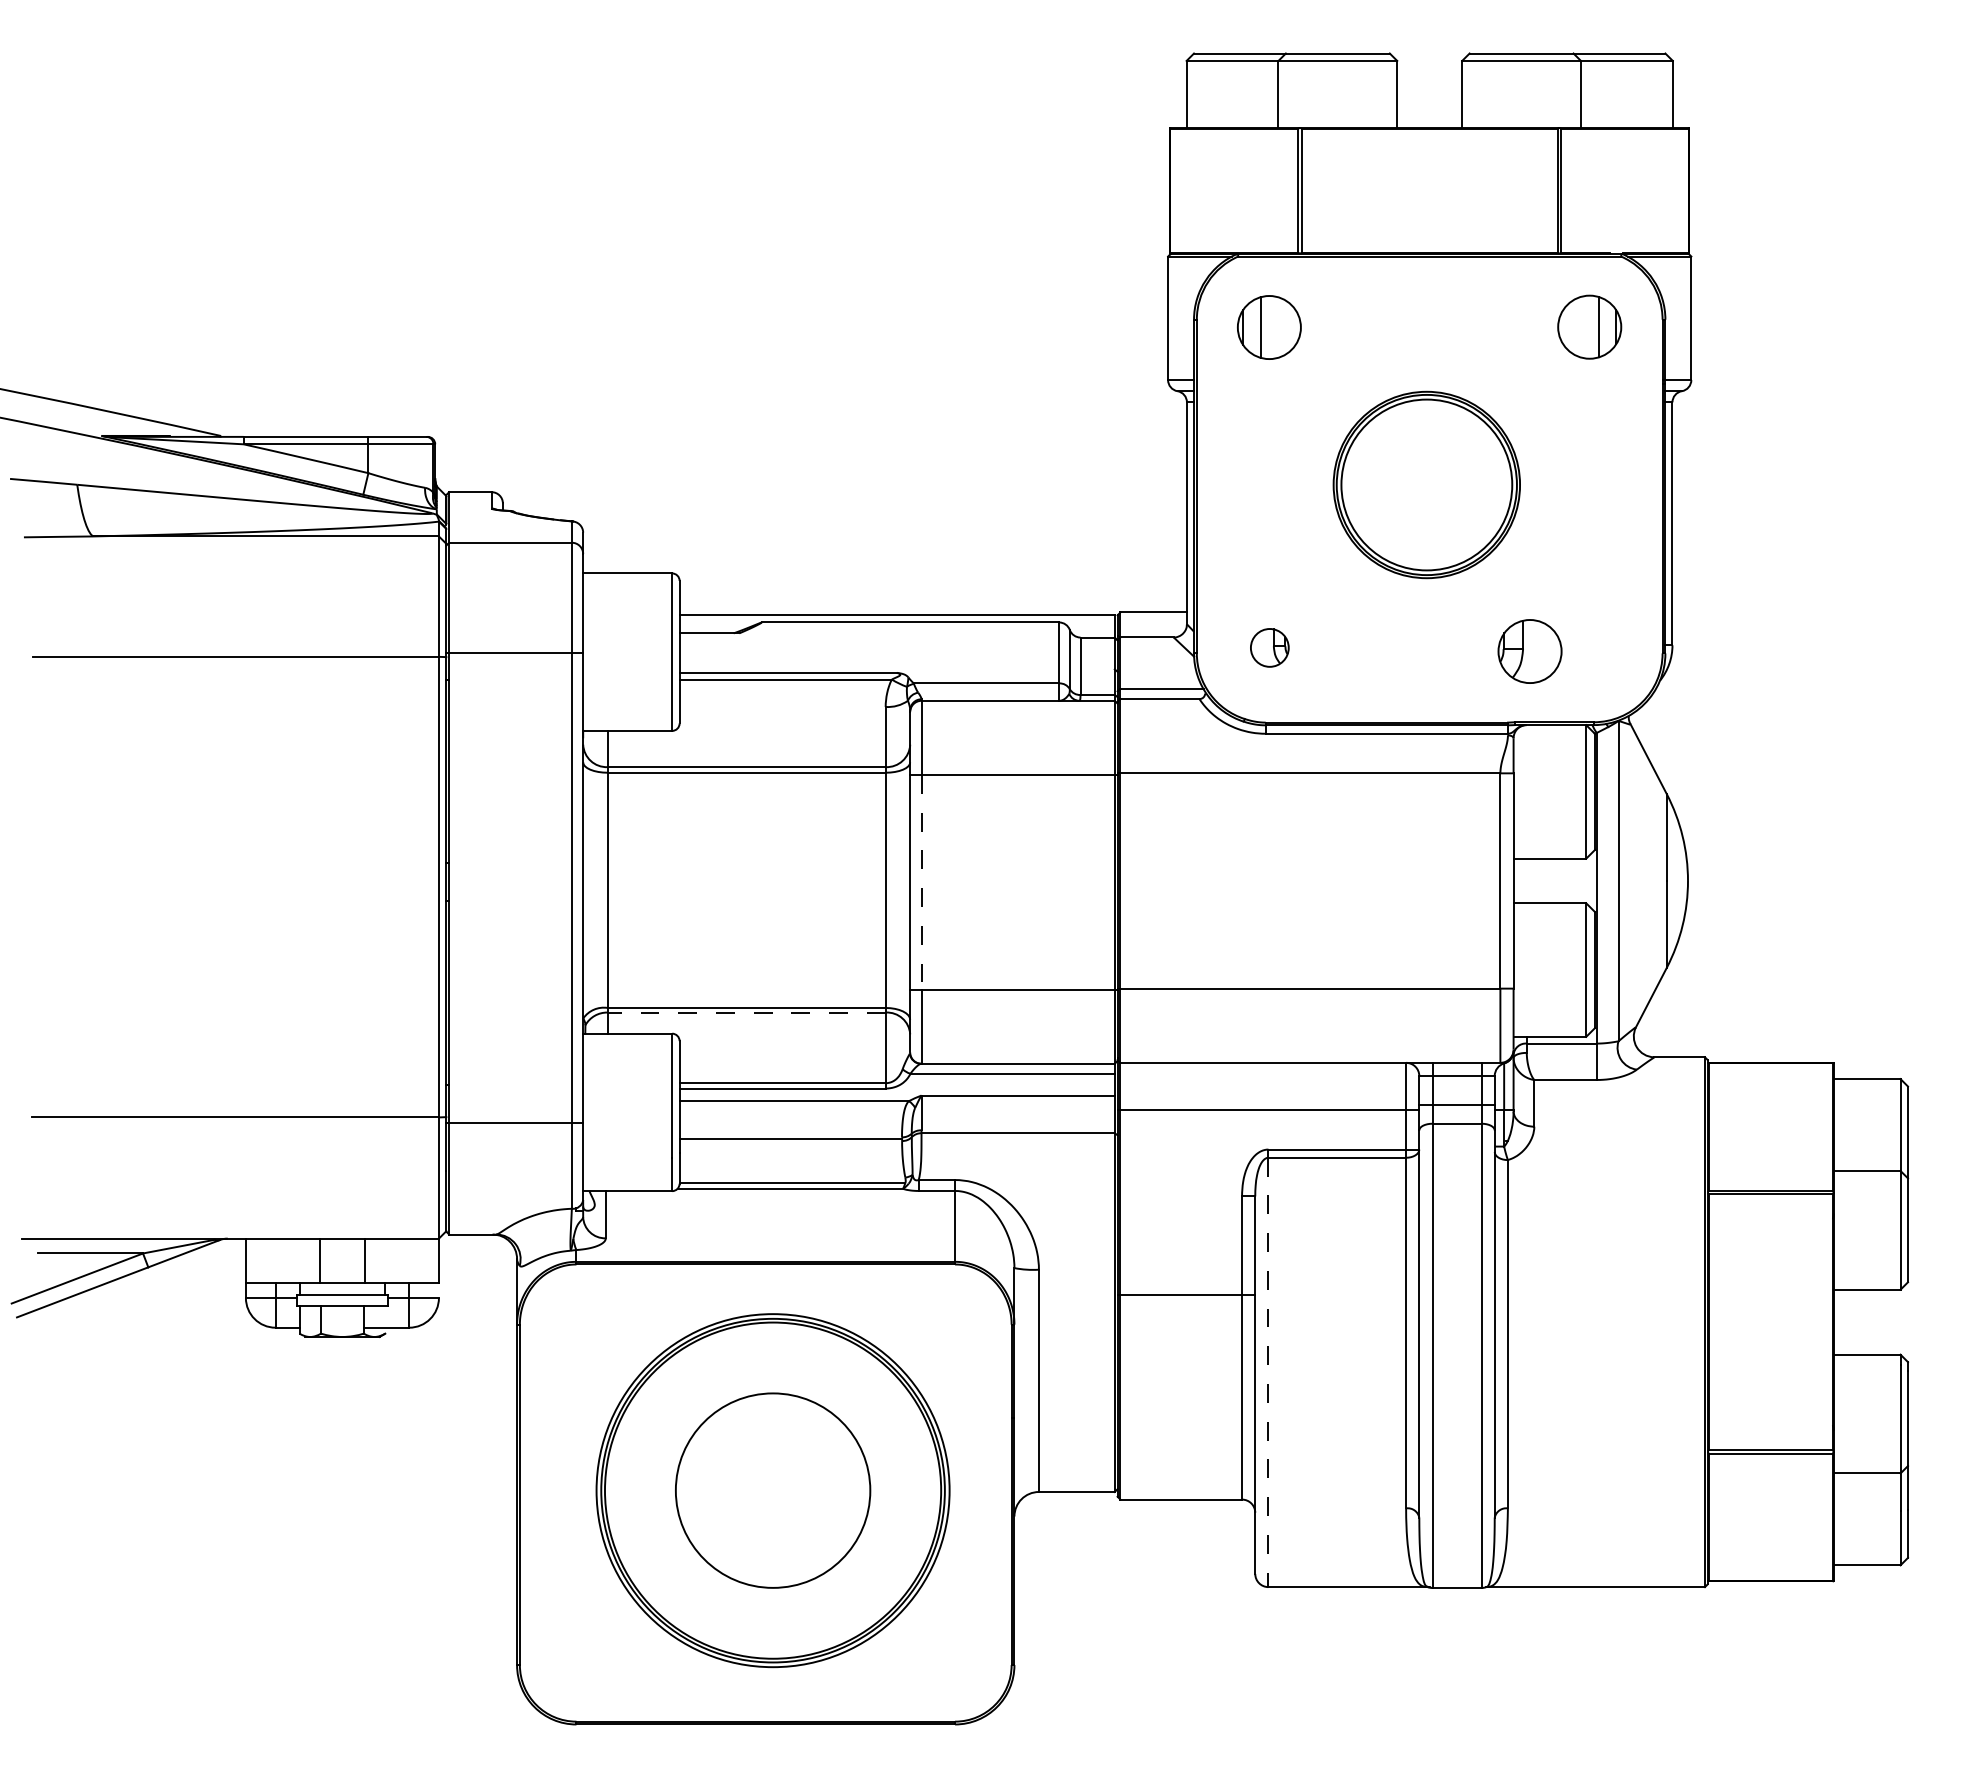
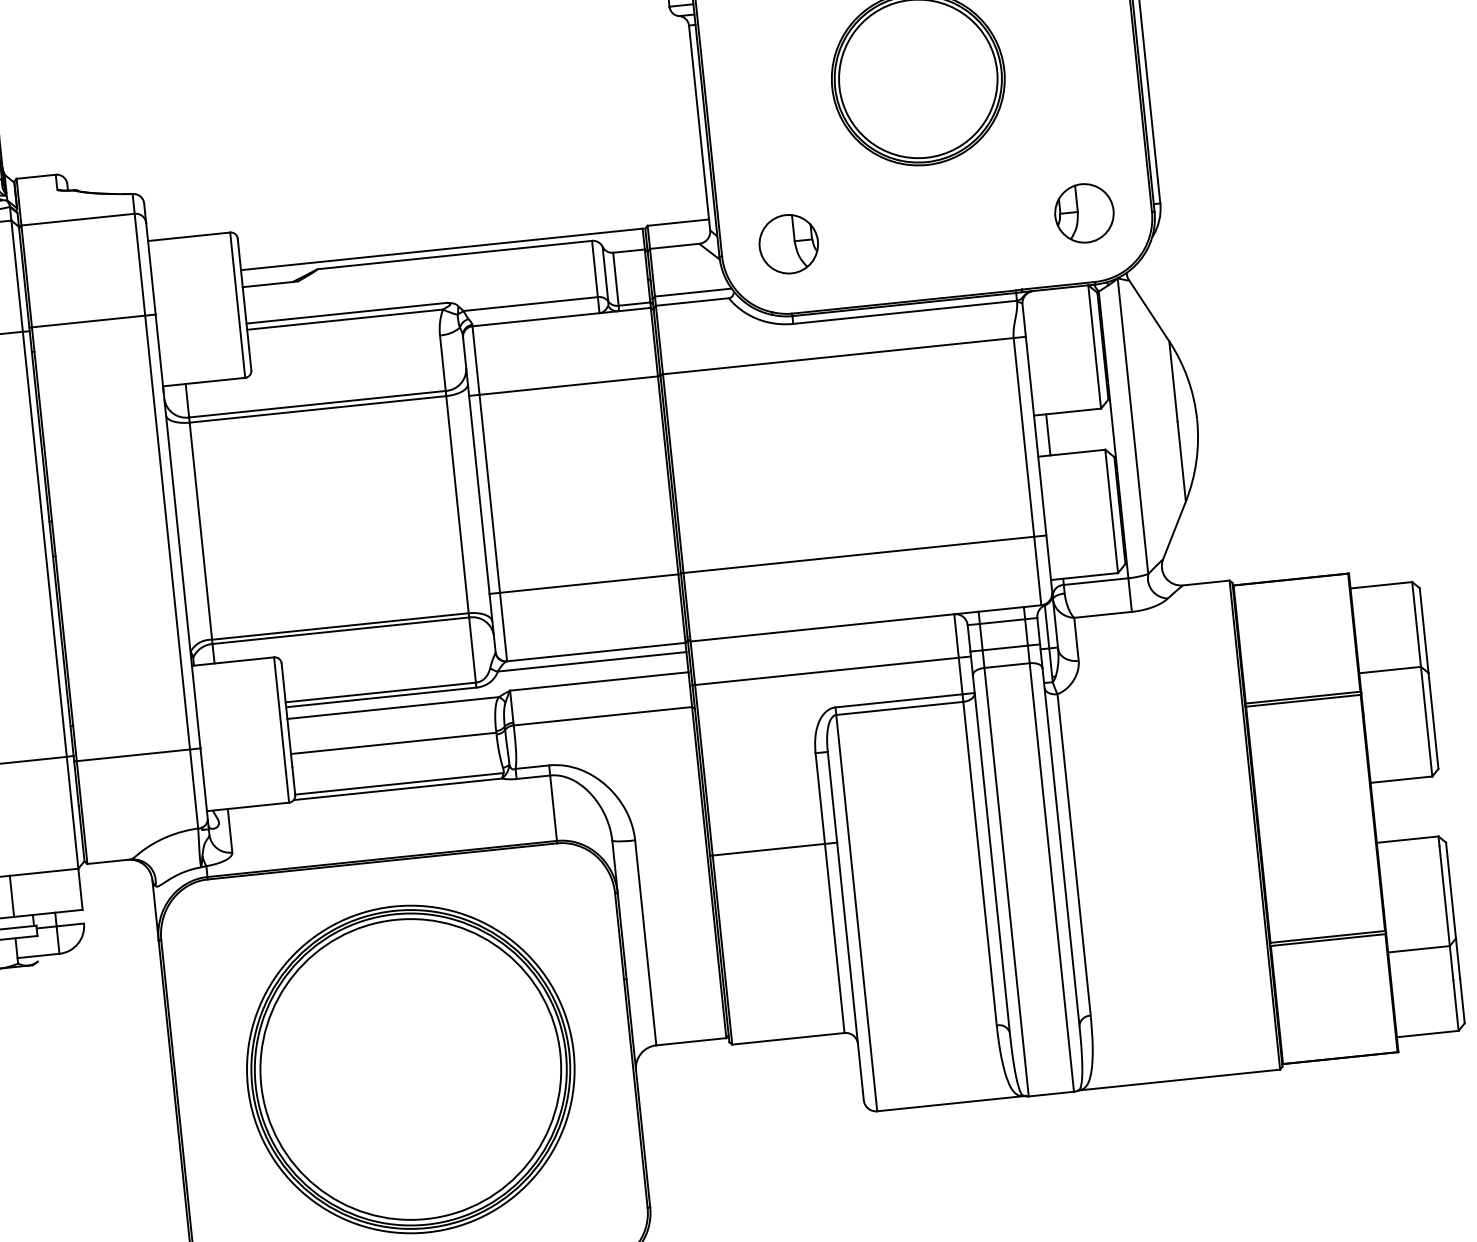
part: (1269, 647) -> (788, 243), size x1.67
part: (1529, 651) -> (1083, 213), moved
line: (1526, 880) -> (1048, 434), added
line: (921, 882) -> (489, 494), dashed -> solid
line: (746, 1012) -> (340, 630), dashed -> solid
line: (1268, 1372) -> (856, 913), dashed -> solid
circle: (773, 1490) -> (411, 1069), size x1.67

